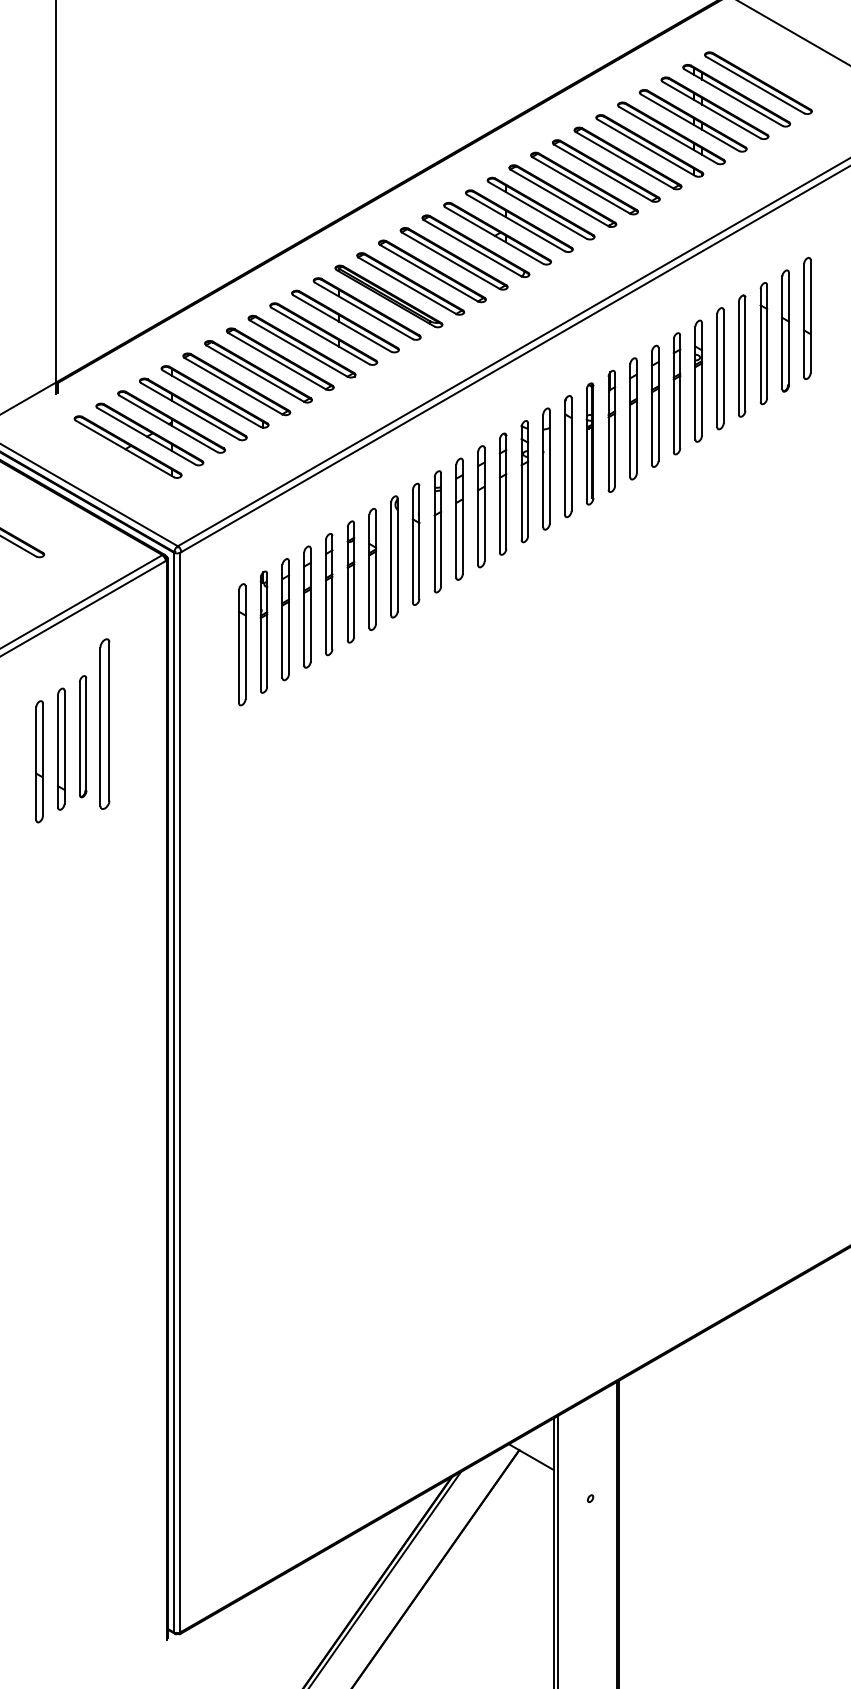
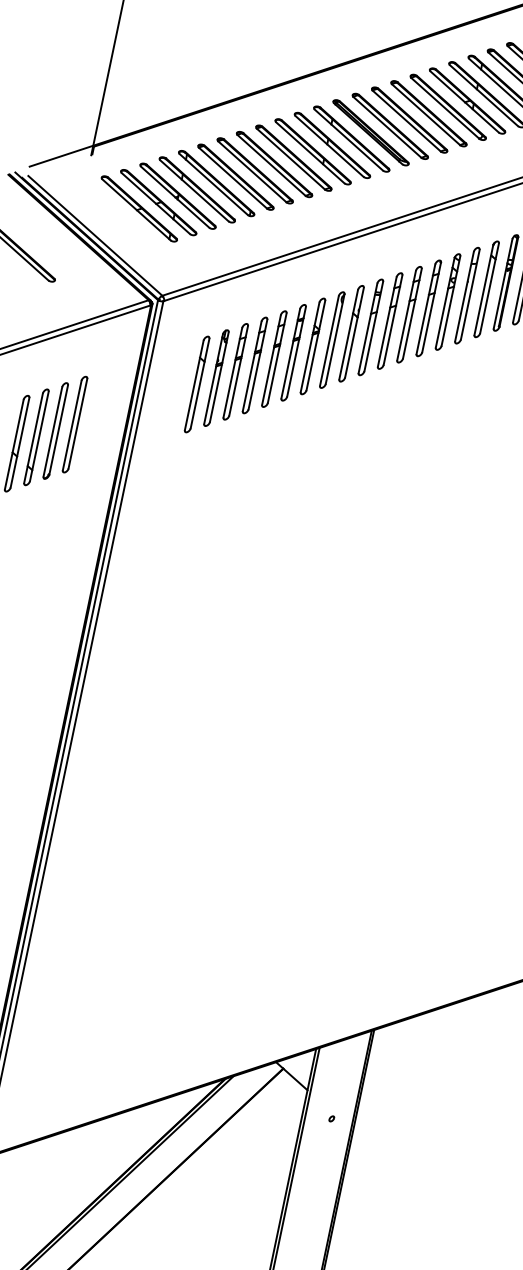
part: (104, 723) -> (74, 424), size x0.71

